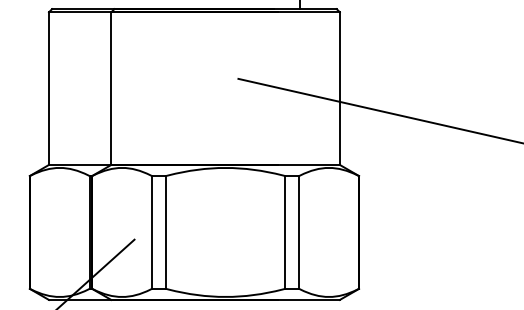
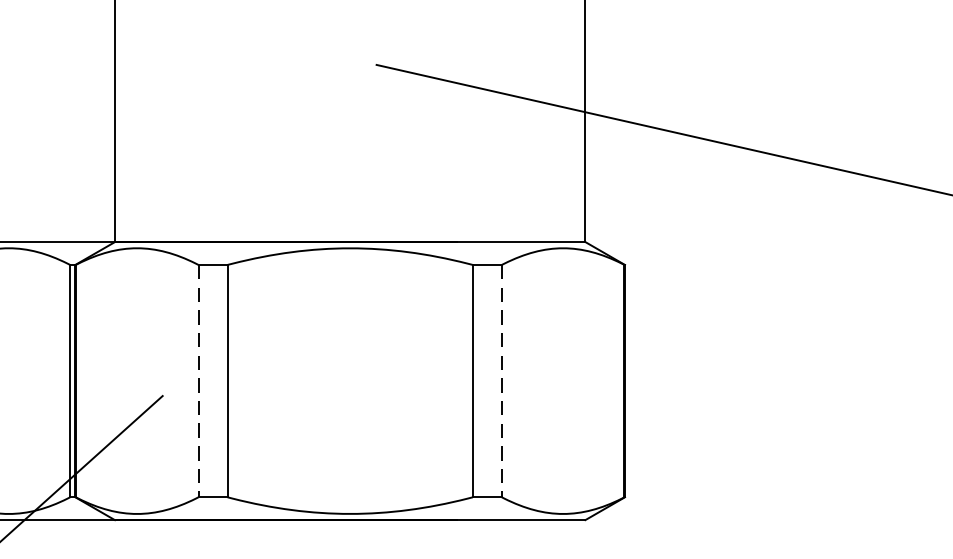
line: (151, 232) -> (197, 381), solid -> dashed
line: (299, 232) -> (502, 381), solid -> dashed

